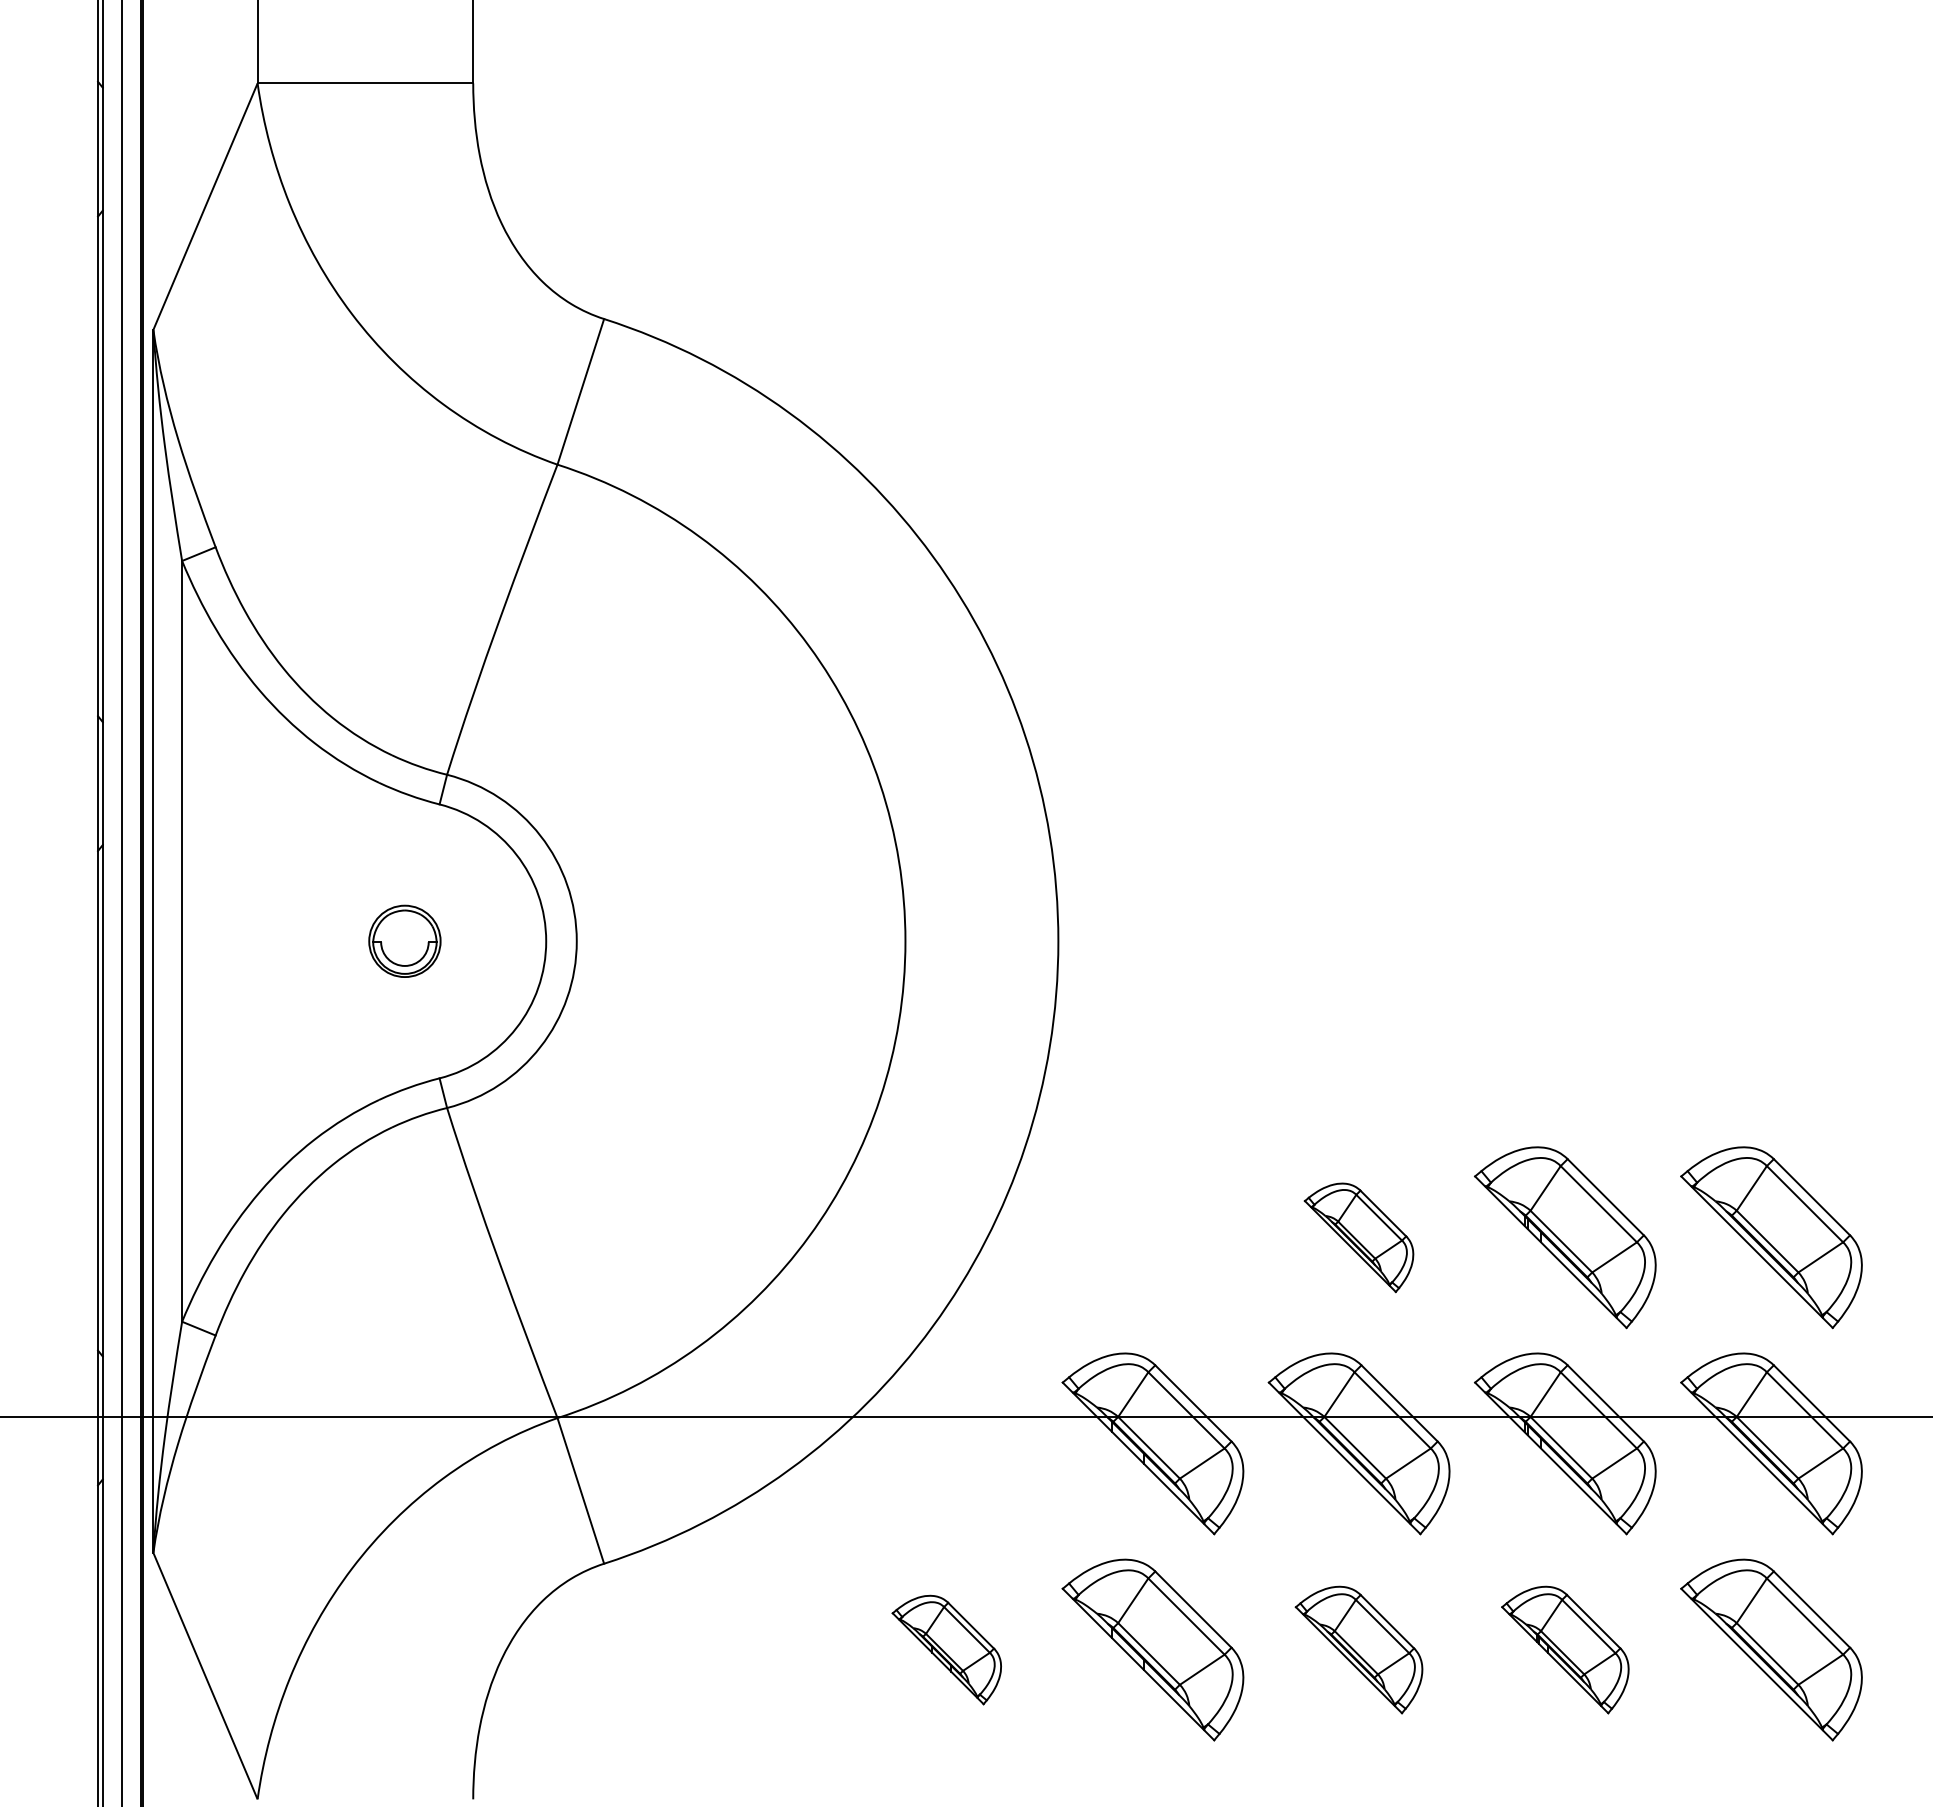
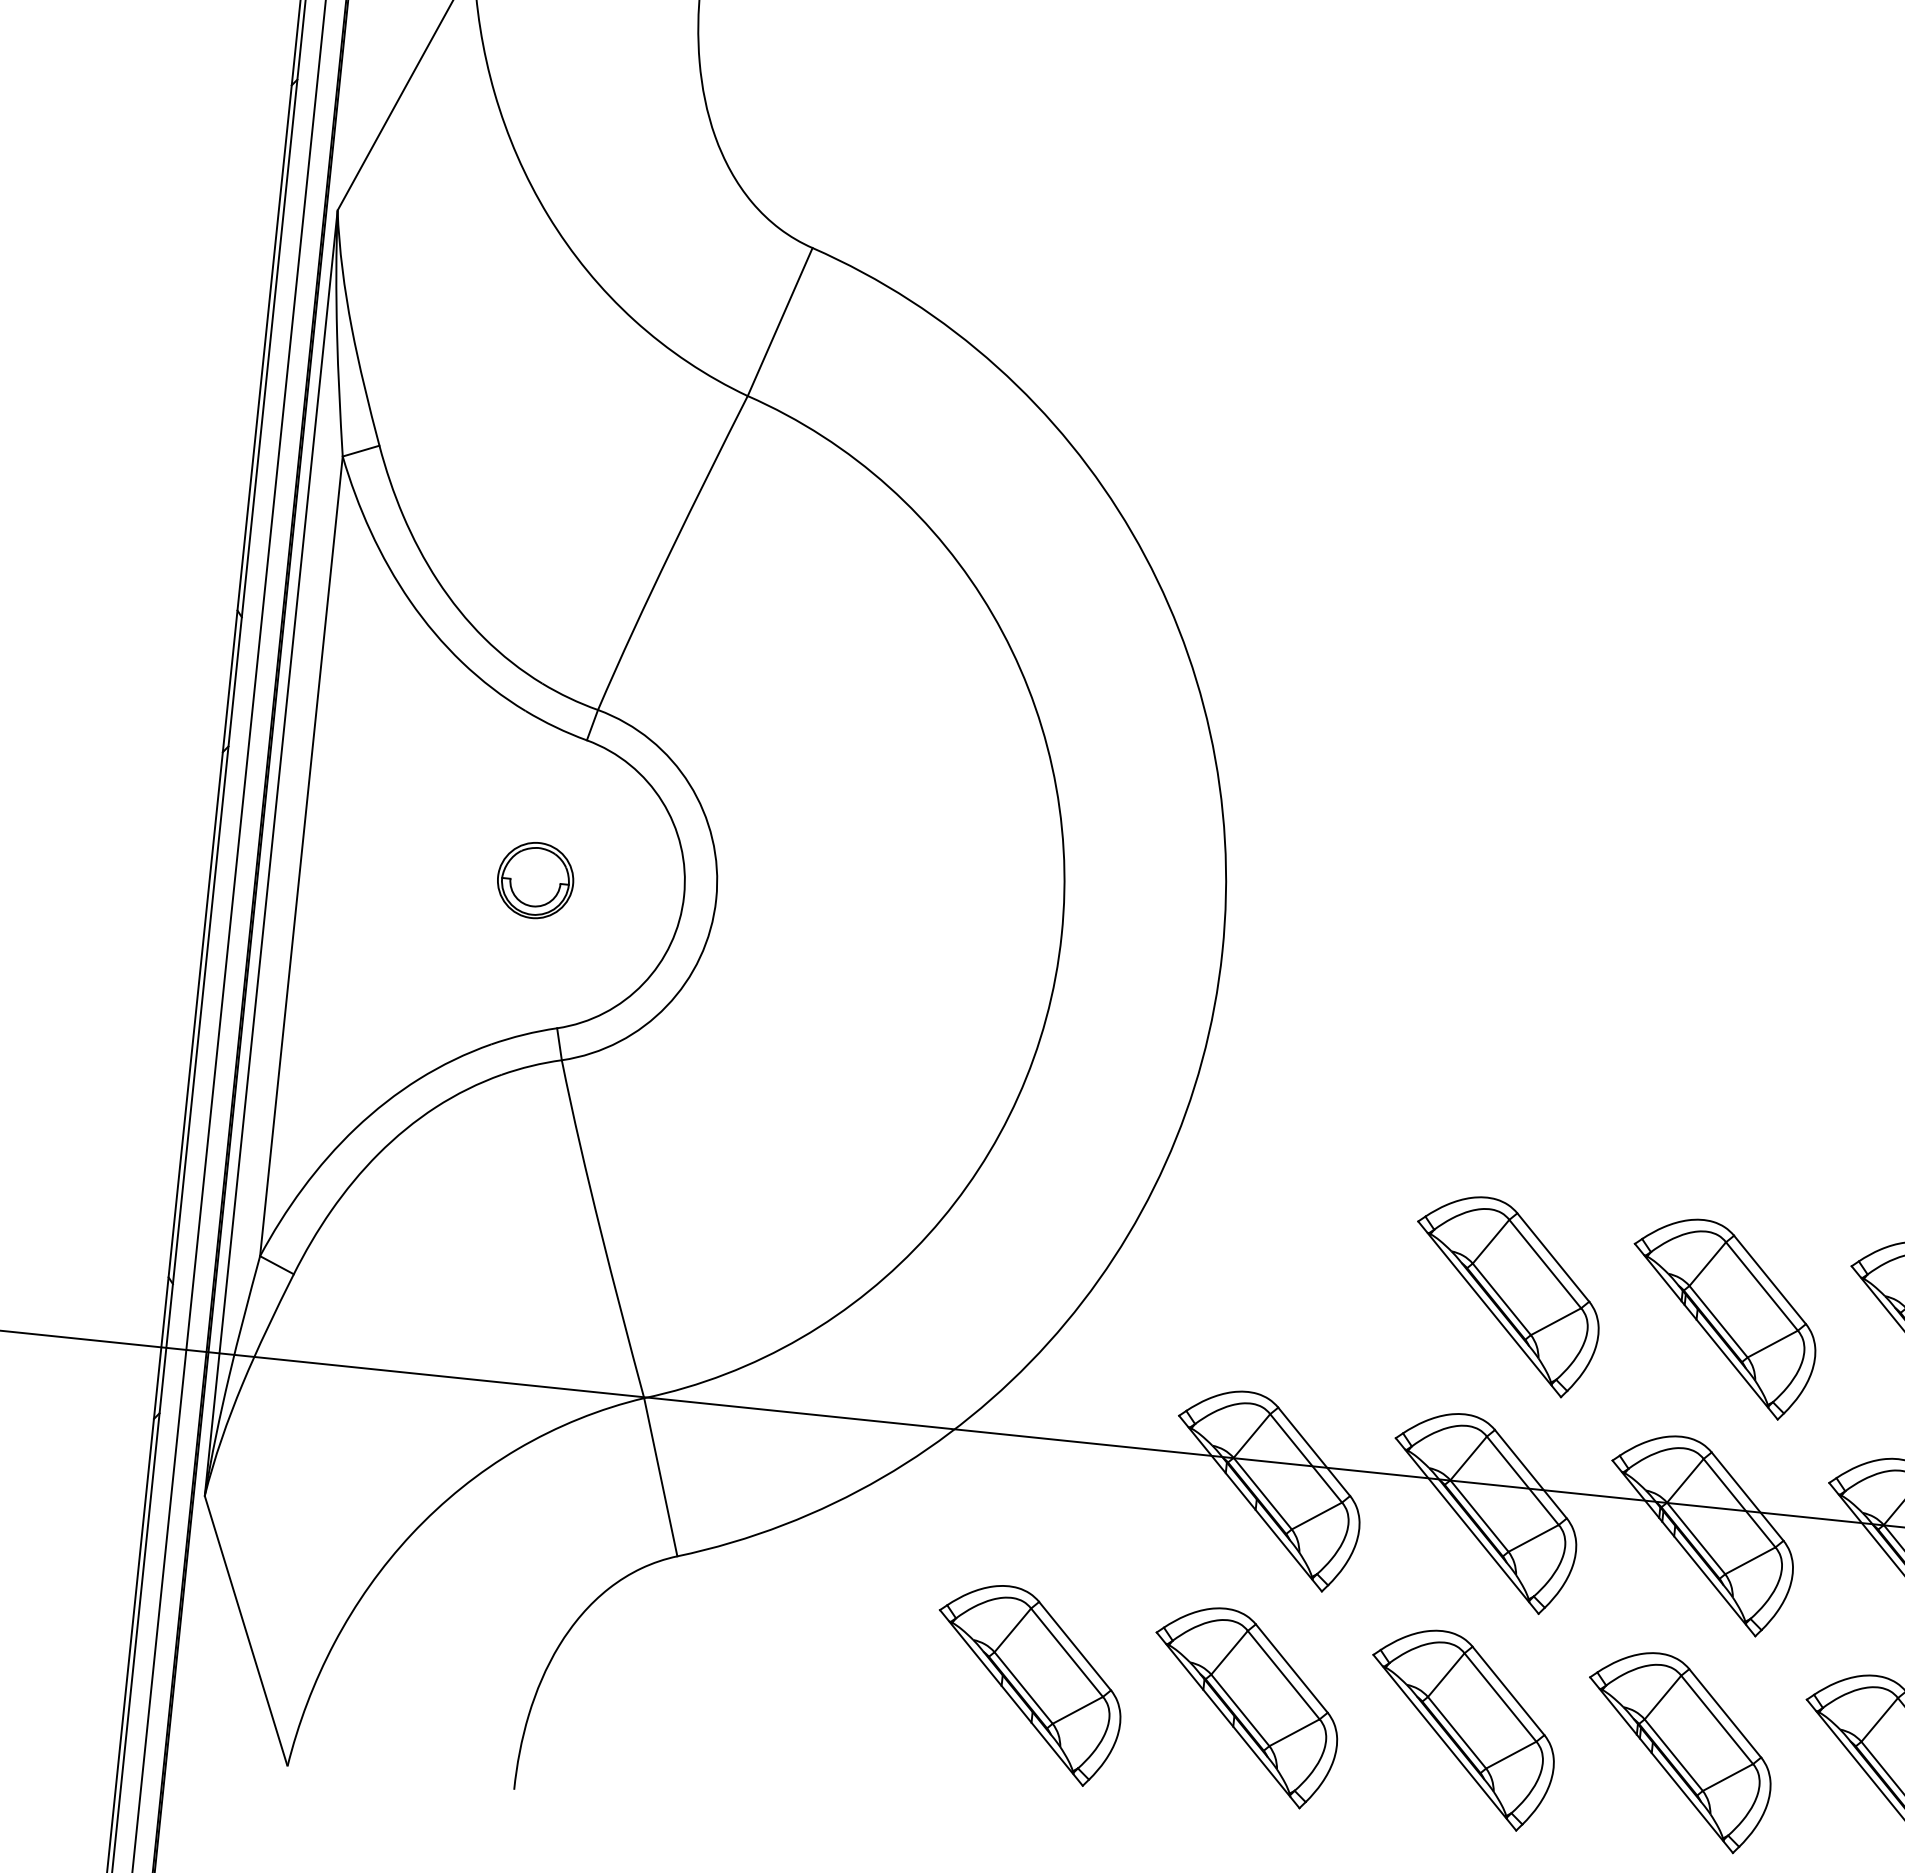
part: (1358, 1237) -> (1505, 1295), size x1.67
part: (946, 1649) -> (1027, 1683), size x1.67
part: (1358, 1649) -> (1460, 1728), size x1.43
part: (1565, 1649) -> (1678, 1750), size x1.43

